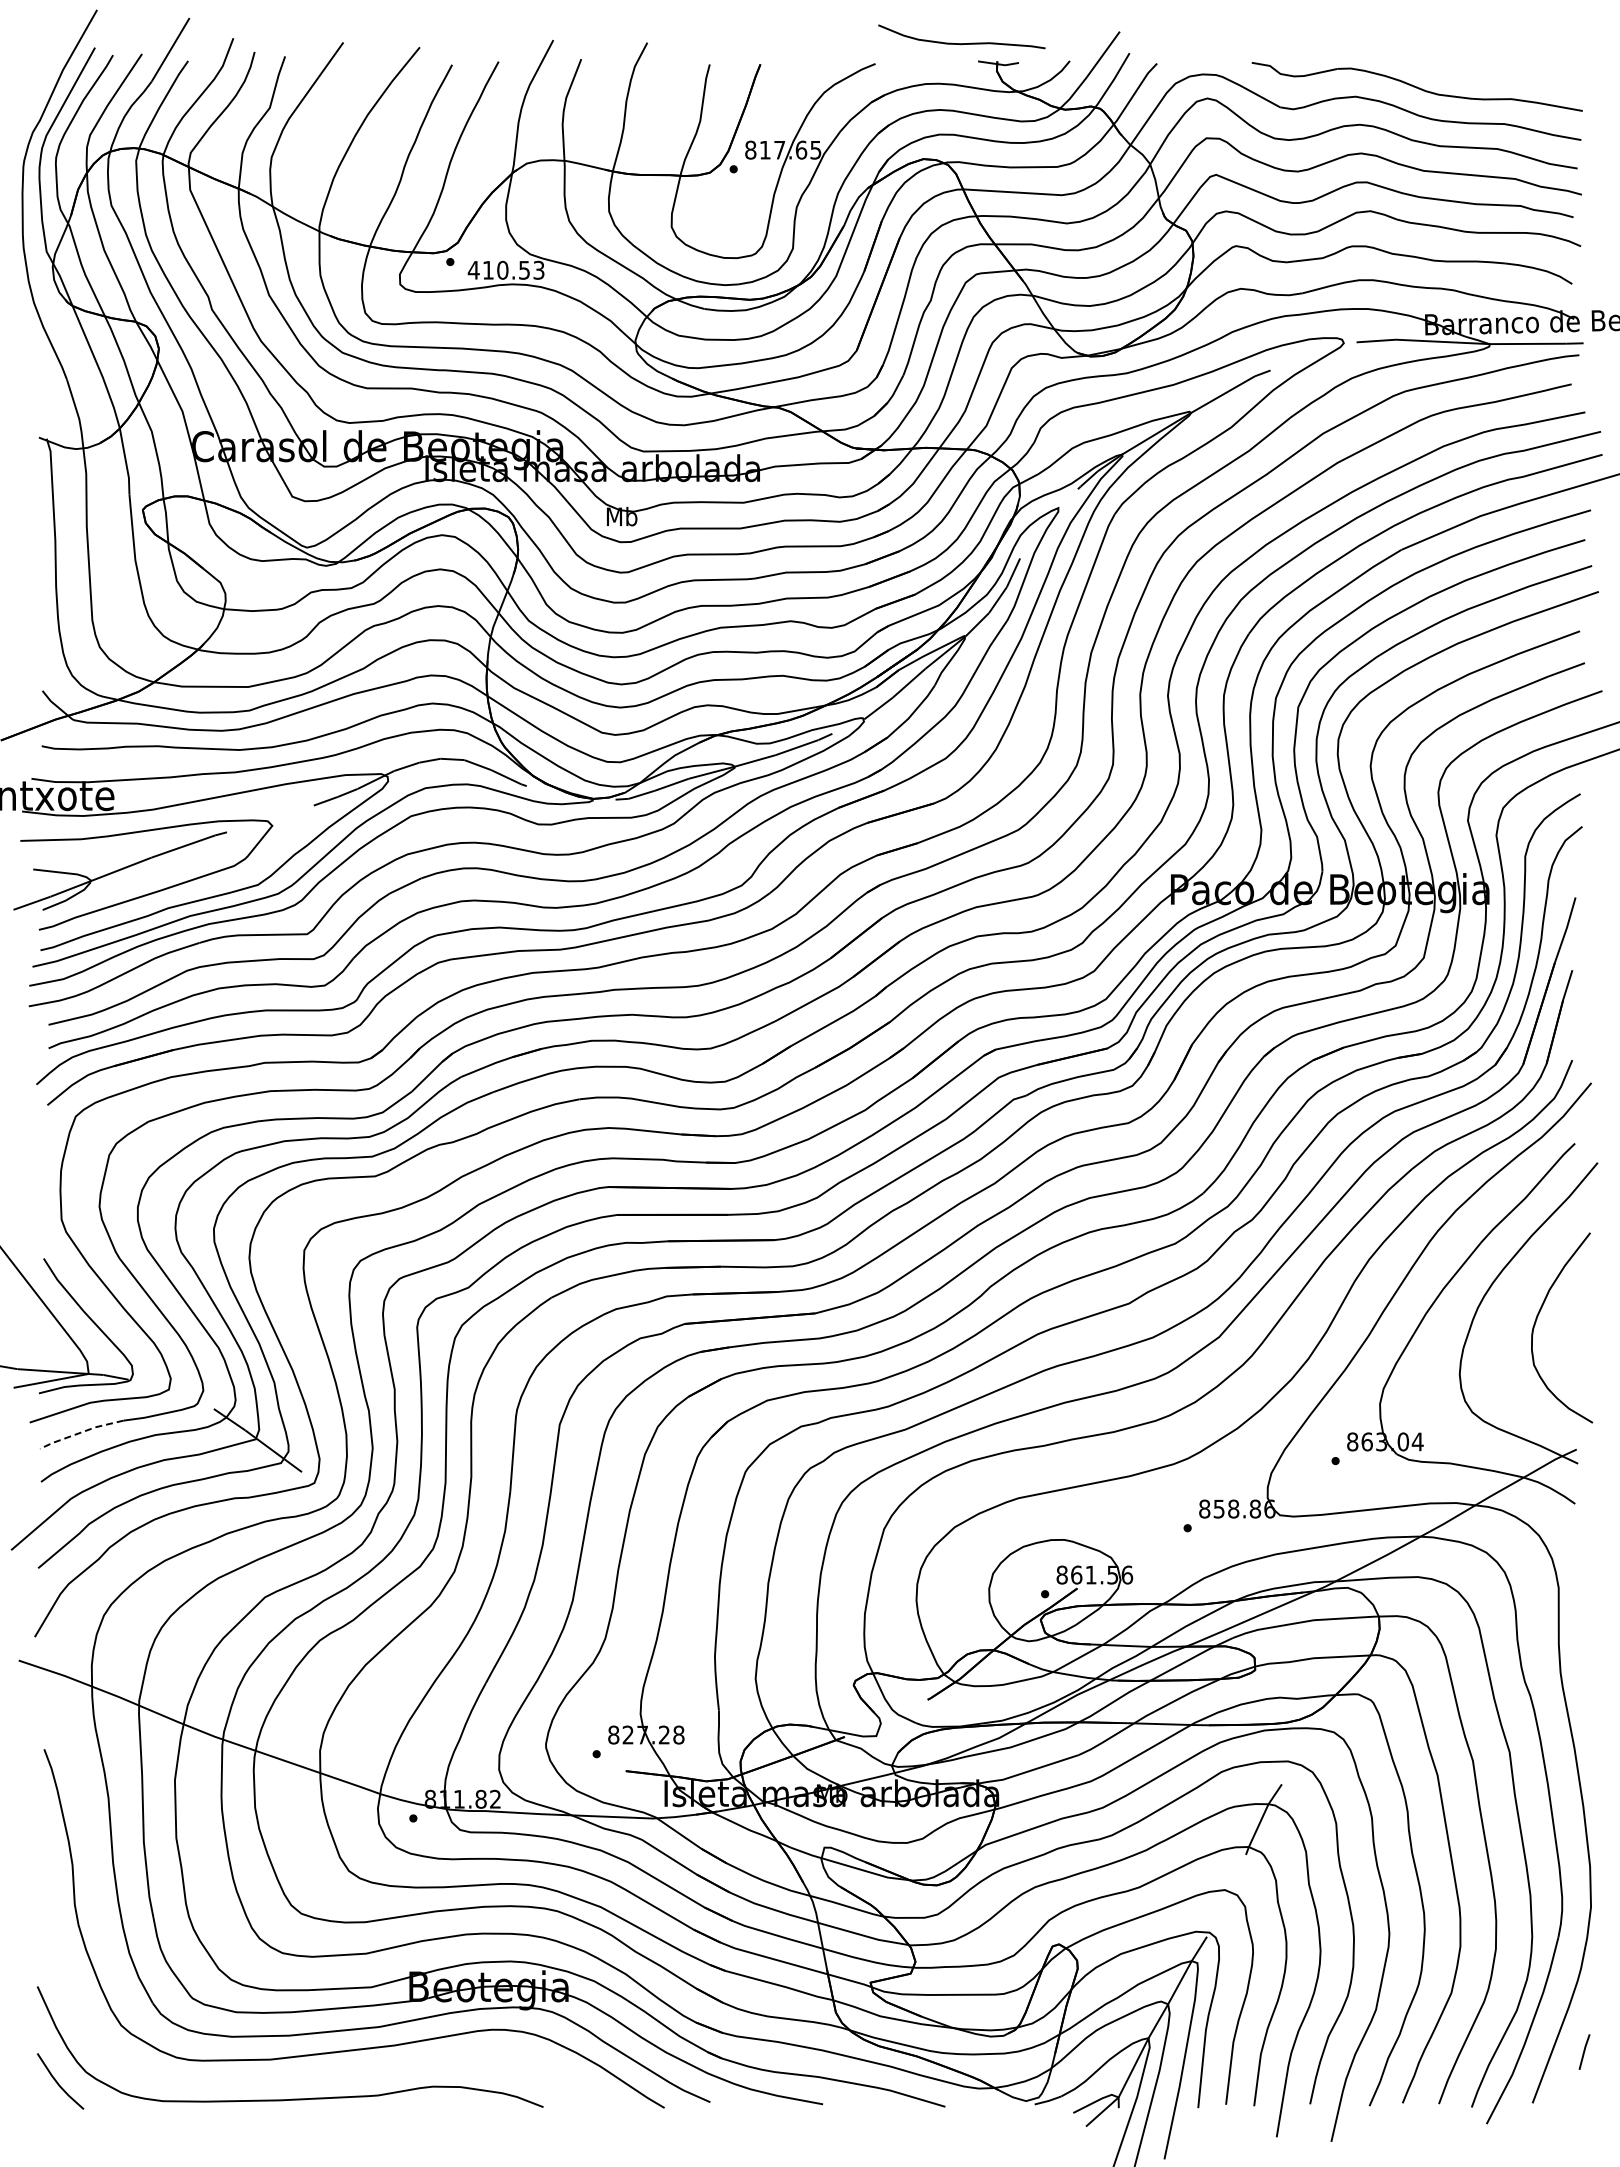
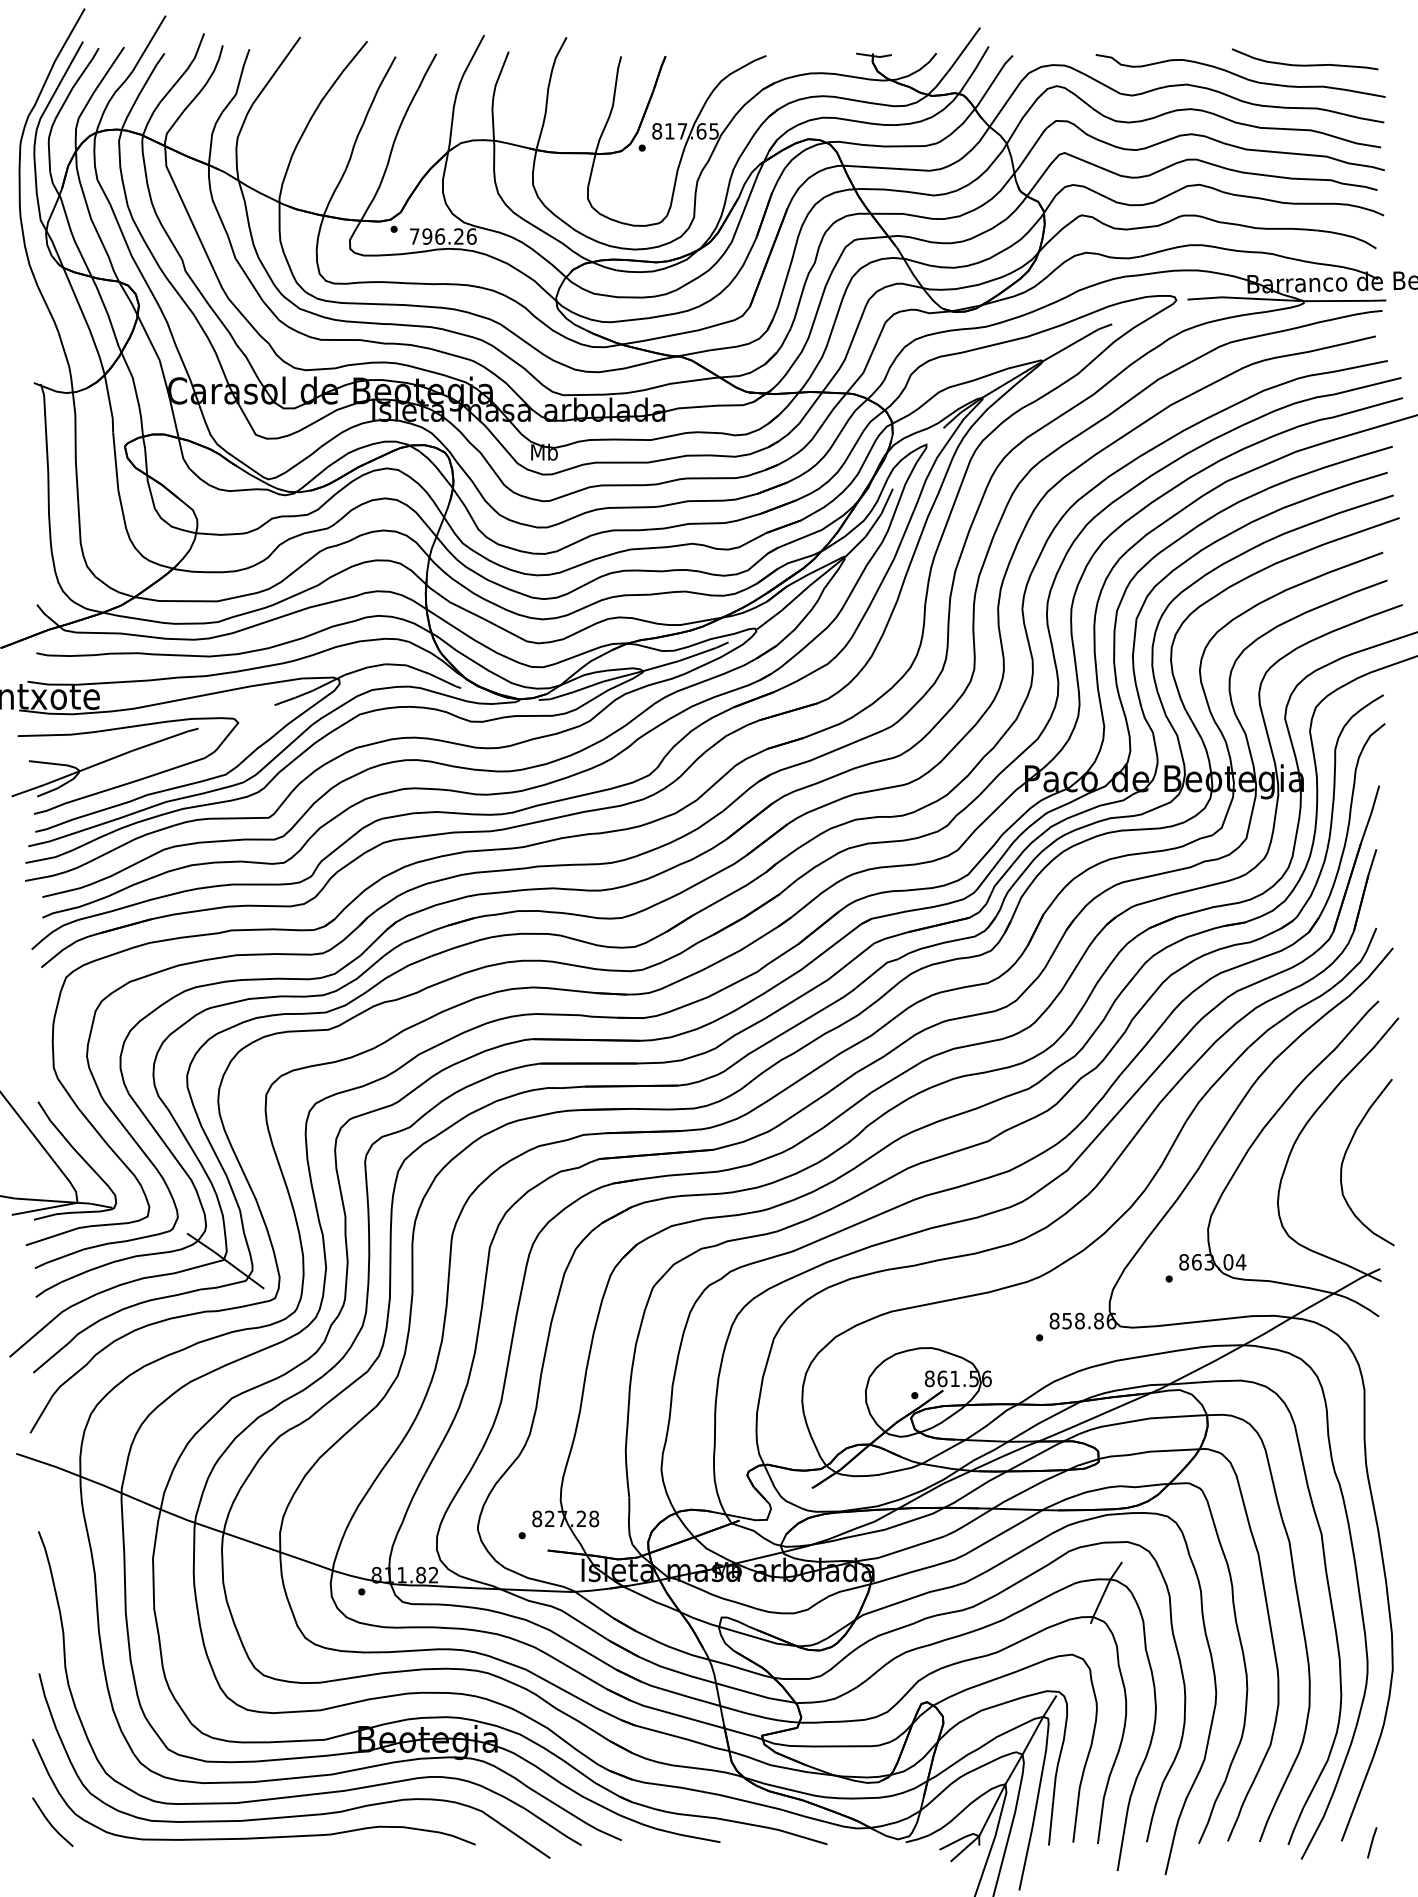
curve: (961, 43) -> (1304, 65), moved
text: (505, 269) -> (442, 235), 410.53 -> 796.26
line: (80, 1432) -> (70, 1254), dashed -> solid
line: (1584, 2051) -> (1372, 1842), moved
curve: (338, 2073) -> (296, 1815), added

